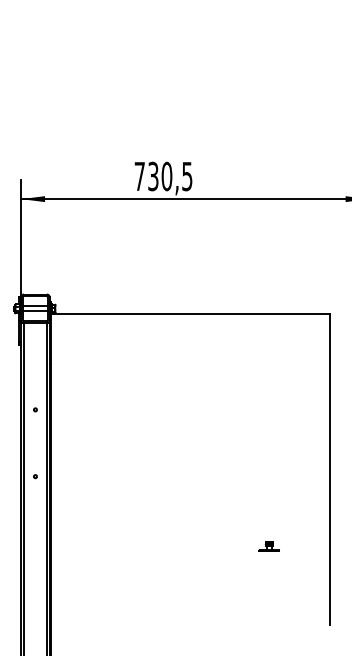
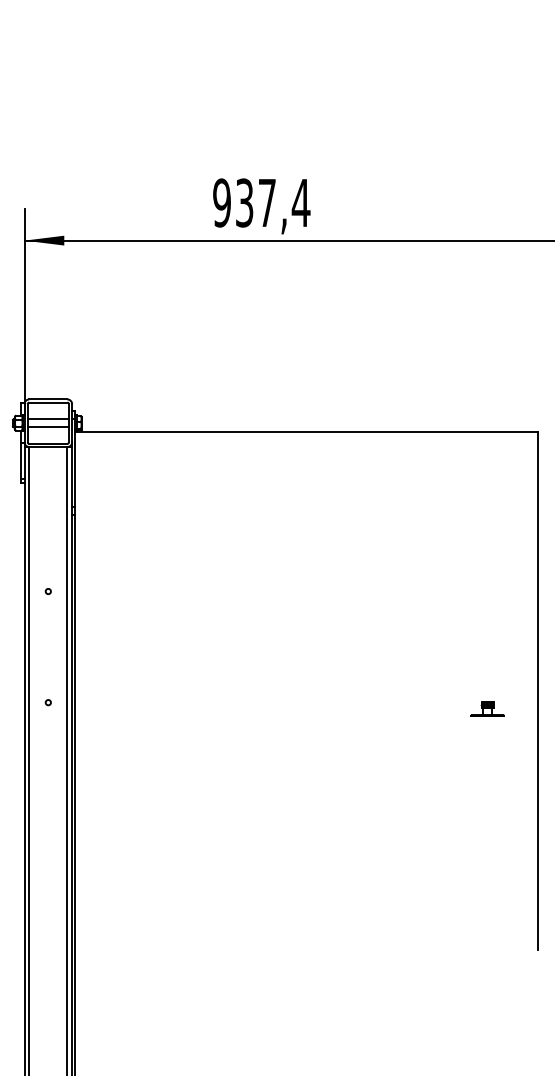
text: (163, 176) -> (261, 202), 730,5 -> 937,4
part: (268, 546) -> (486, 709), moved

